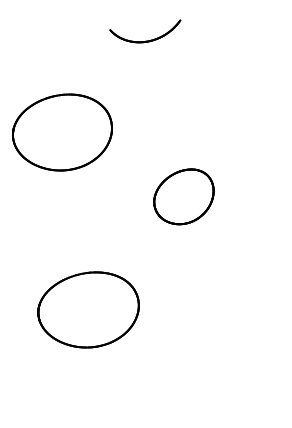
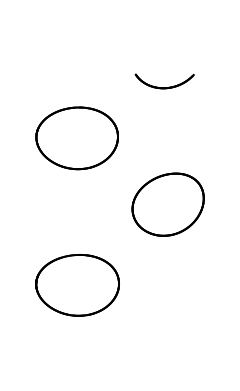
part: (146, 33) -> (164, 81), moved
part: (183, 196) -> (167, 204), size x1.43

